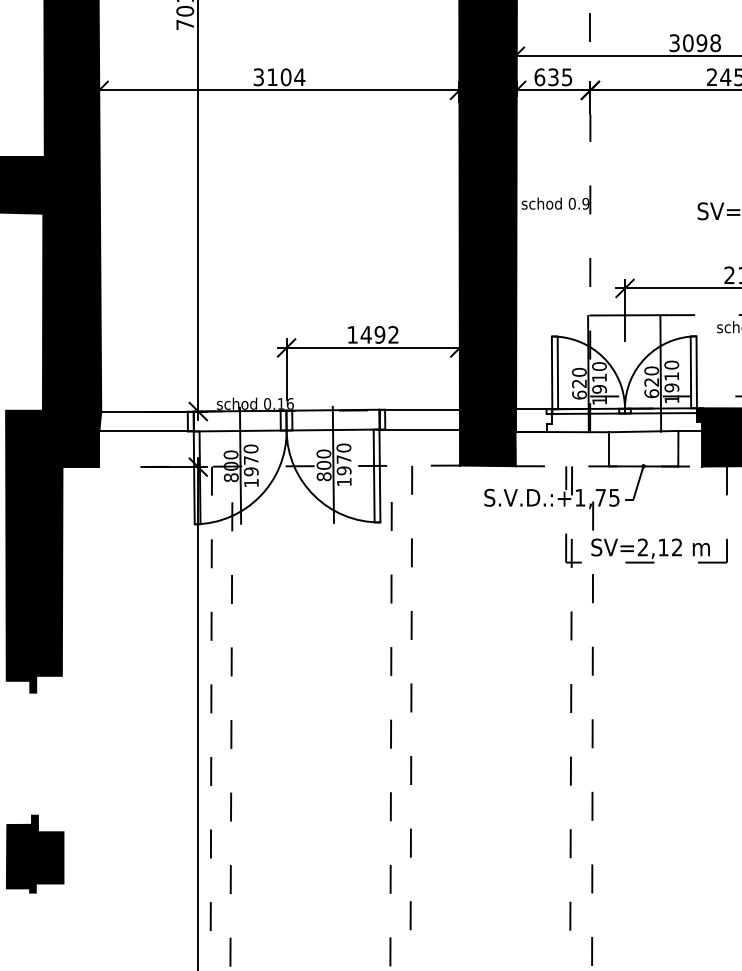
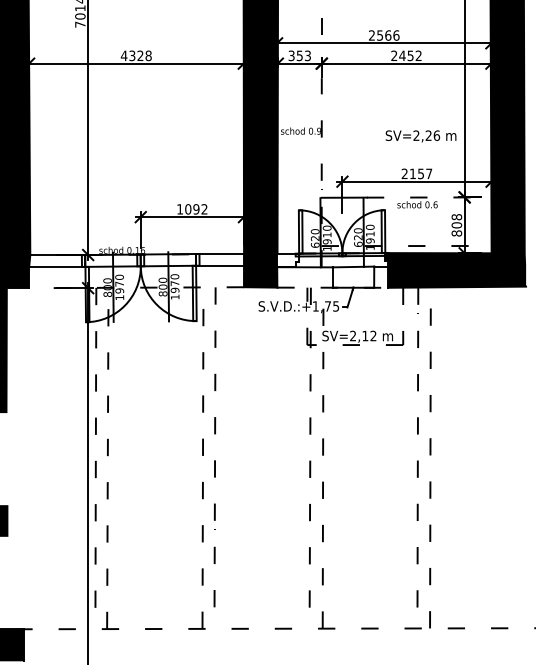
text: (695, 43) -> (384, 35), 3098 -> 2566
text: (277, 76) -> (135, 55), 3104 -> 4328
text: (552, 76) -> (299, 55), 635 -> 353
text: (365, 335) -> (187, 209), 1492 -> 1092

